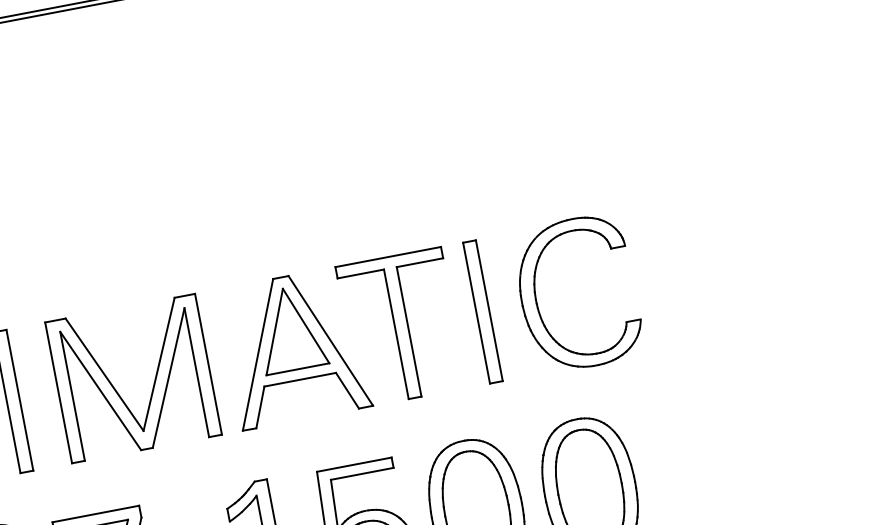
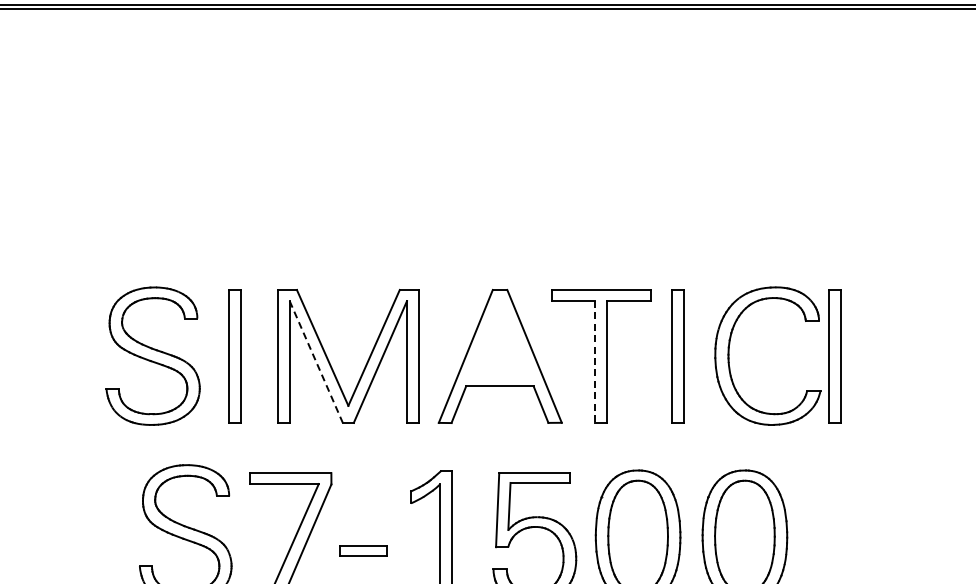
part: (648, 280) -> (834, 356), added
part: (290, 329) -> (499, 338), removed
line: (396, 335) -> (595, 362), solid -> dashed
line: (101, 391) -> (316, 362), solid -> dashed

